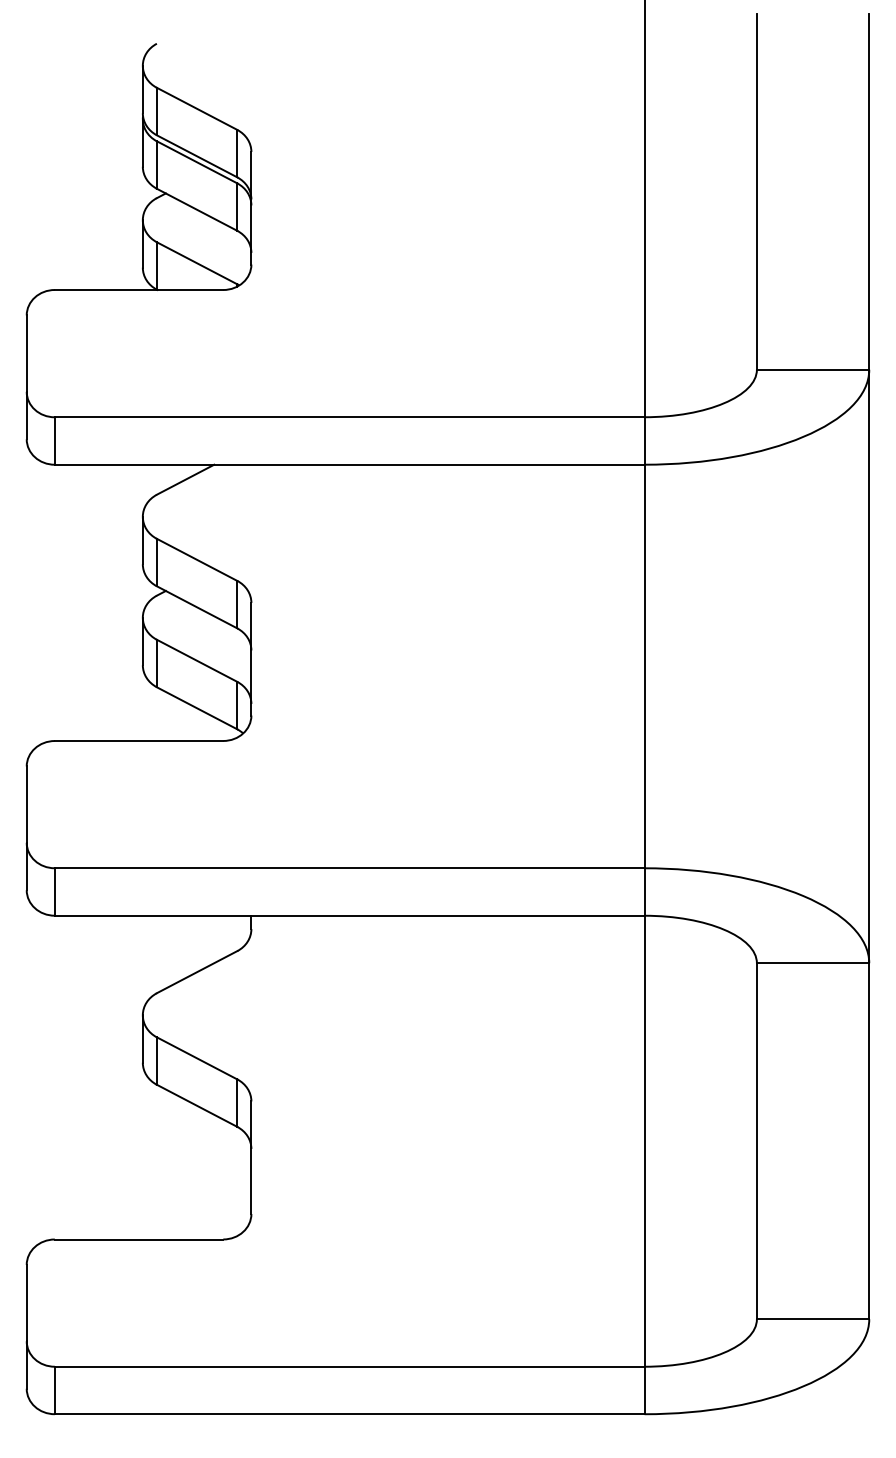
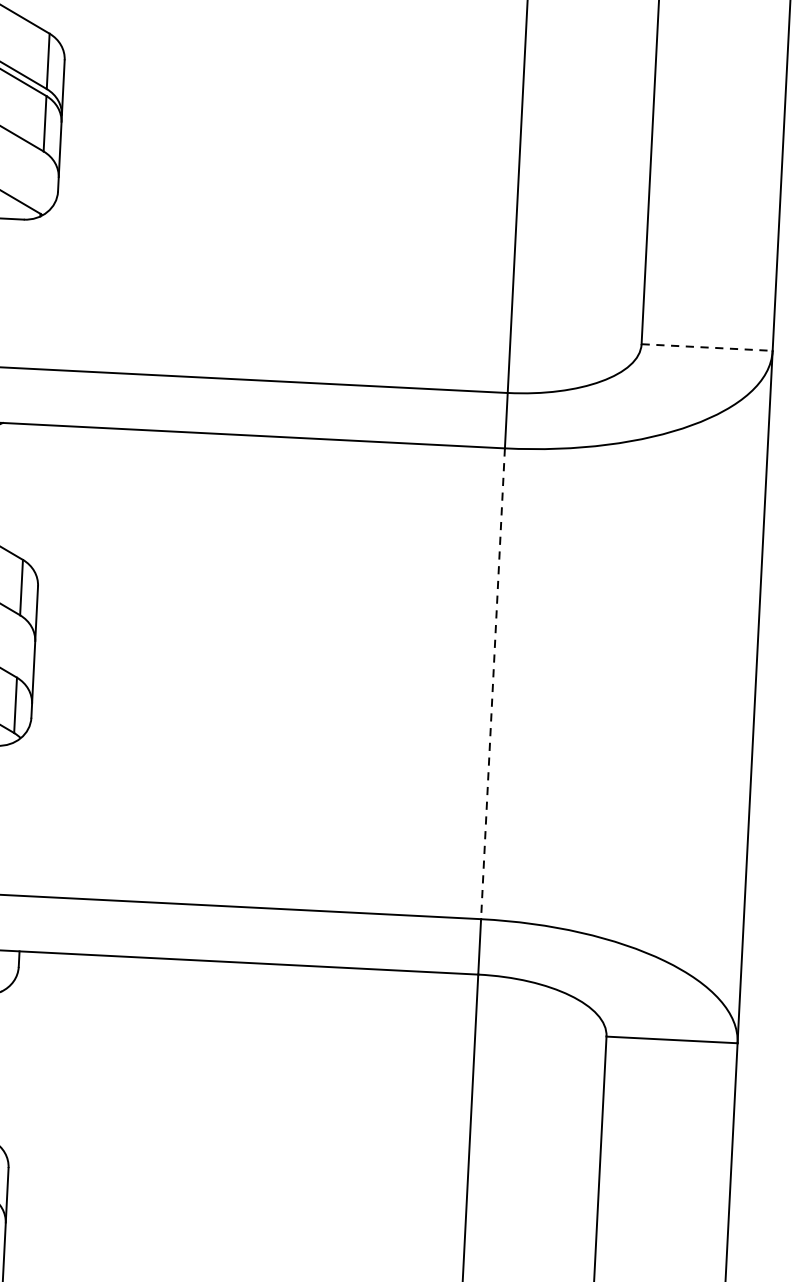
line: (813, 369) -> (707, 347), solid -> dashed
line: (644, 666) -> (492, 683), solid -> dashed

